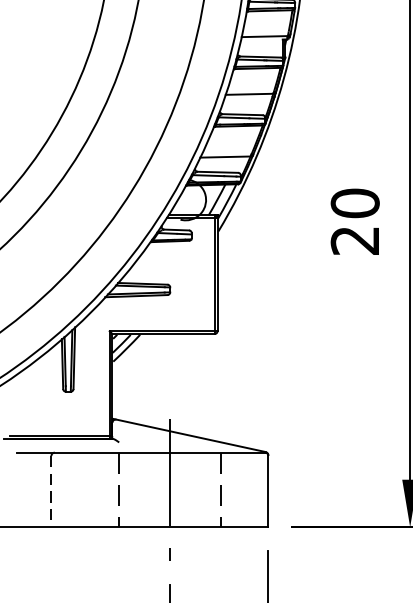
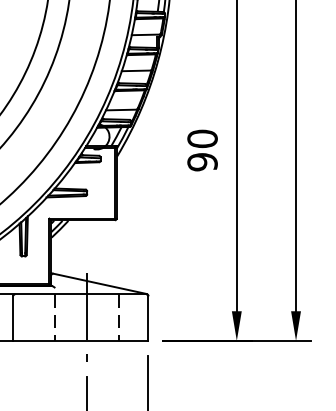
text: (355, 241) -> (202, 162), 20 -> 90
line: (52, 492) -> (13, 319), dashed -> solid

